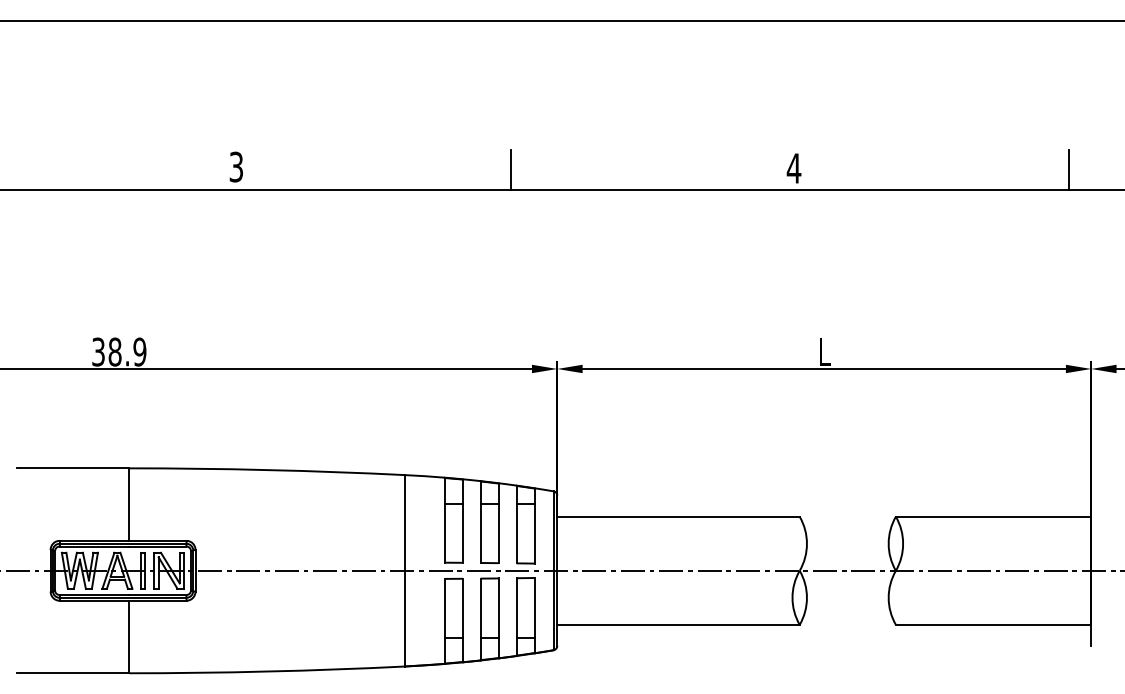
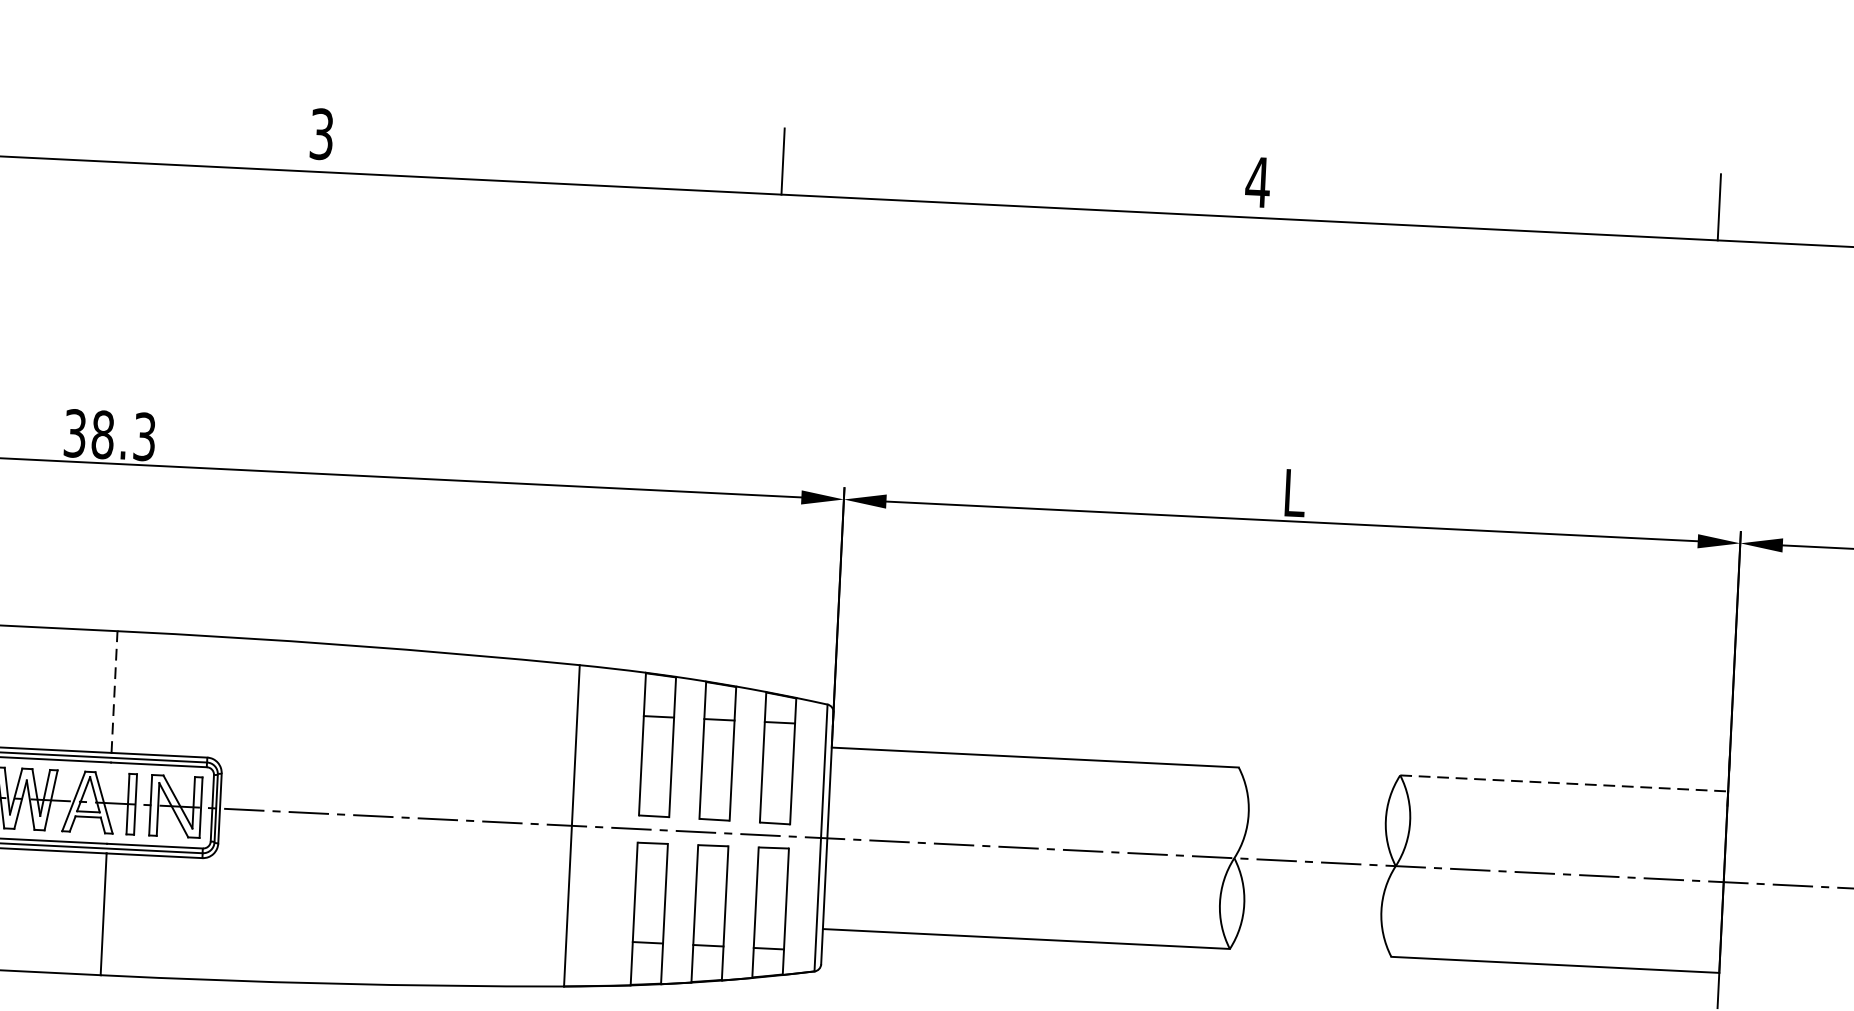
text: (139, 351) -> (143, 435), 38.9 -> 38.3
line: (129, 504) -> (114, 691), solid -> dashed
line: (993, 516) -> (1564, 782), solid -> dashed

